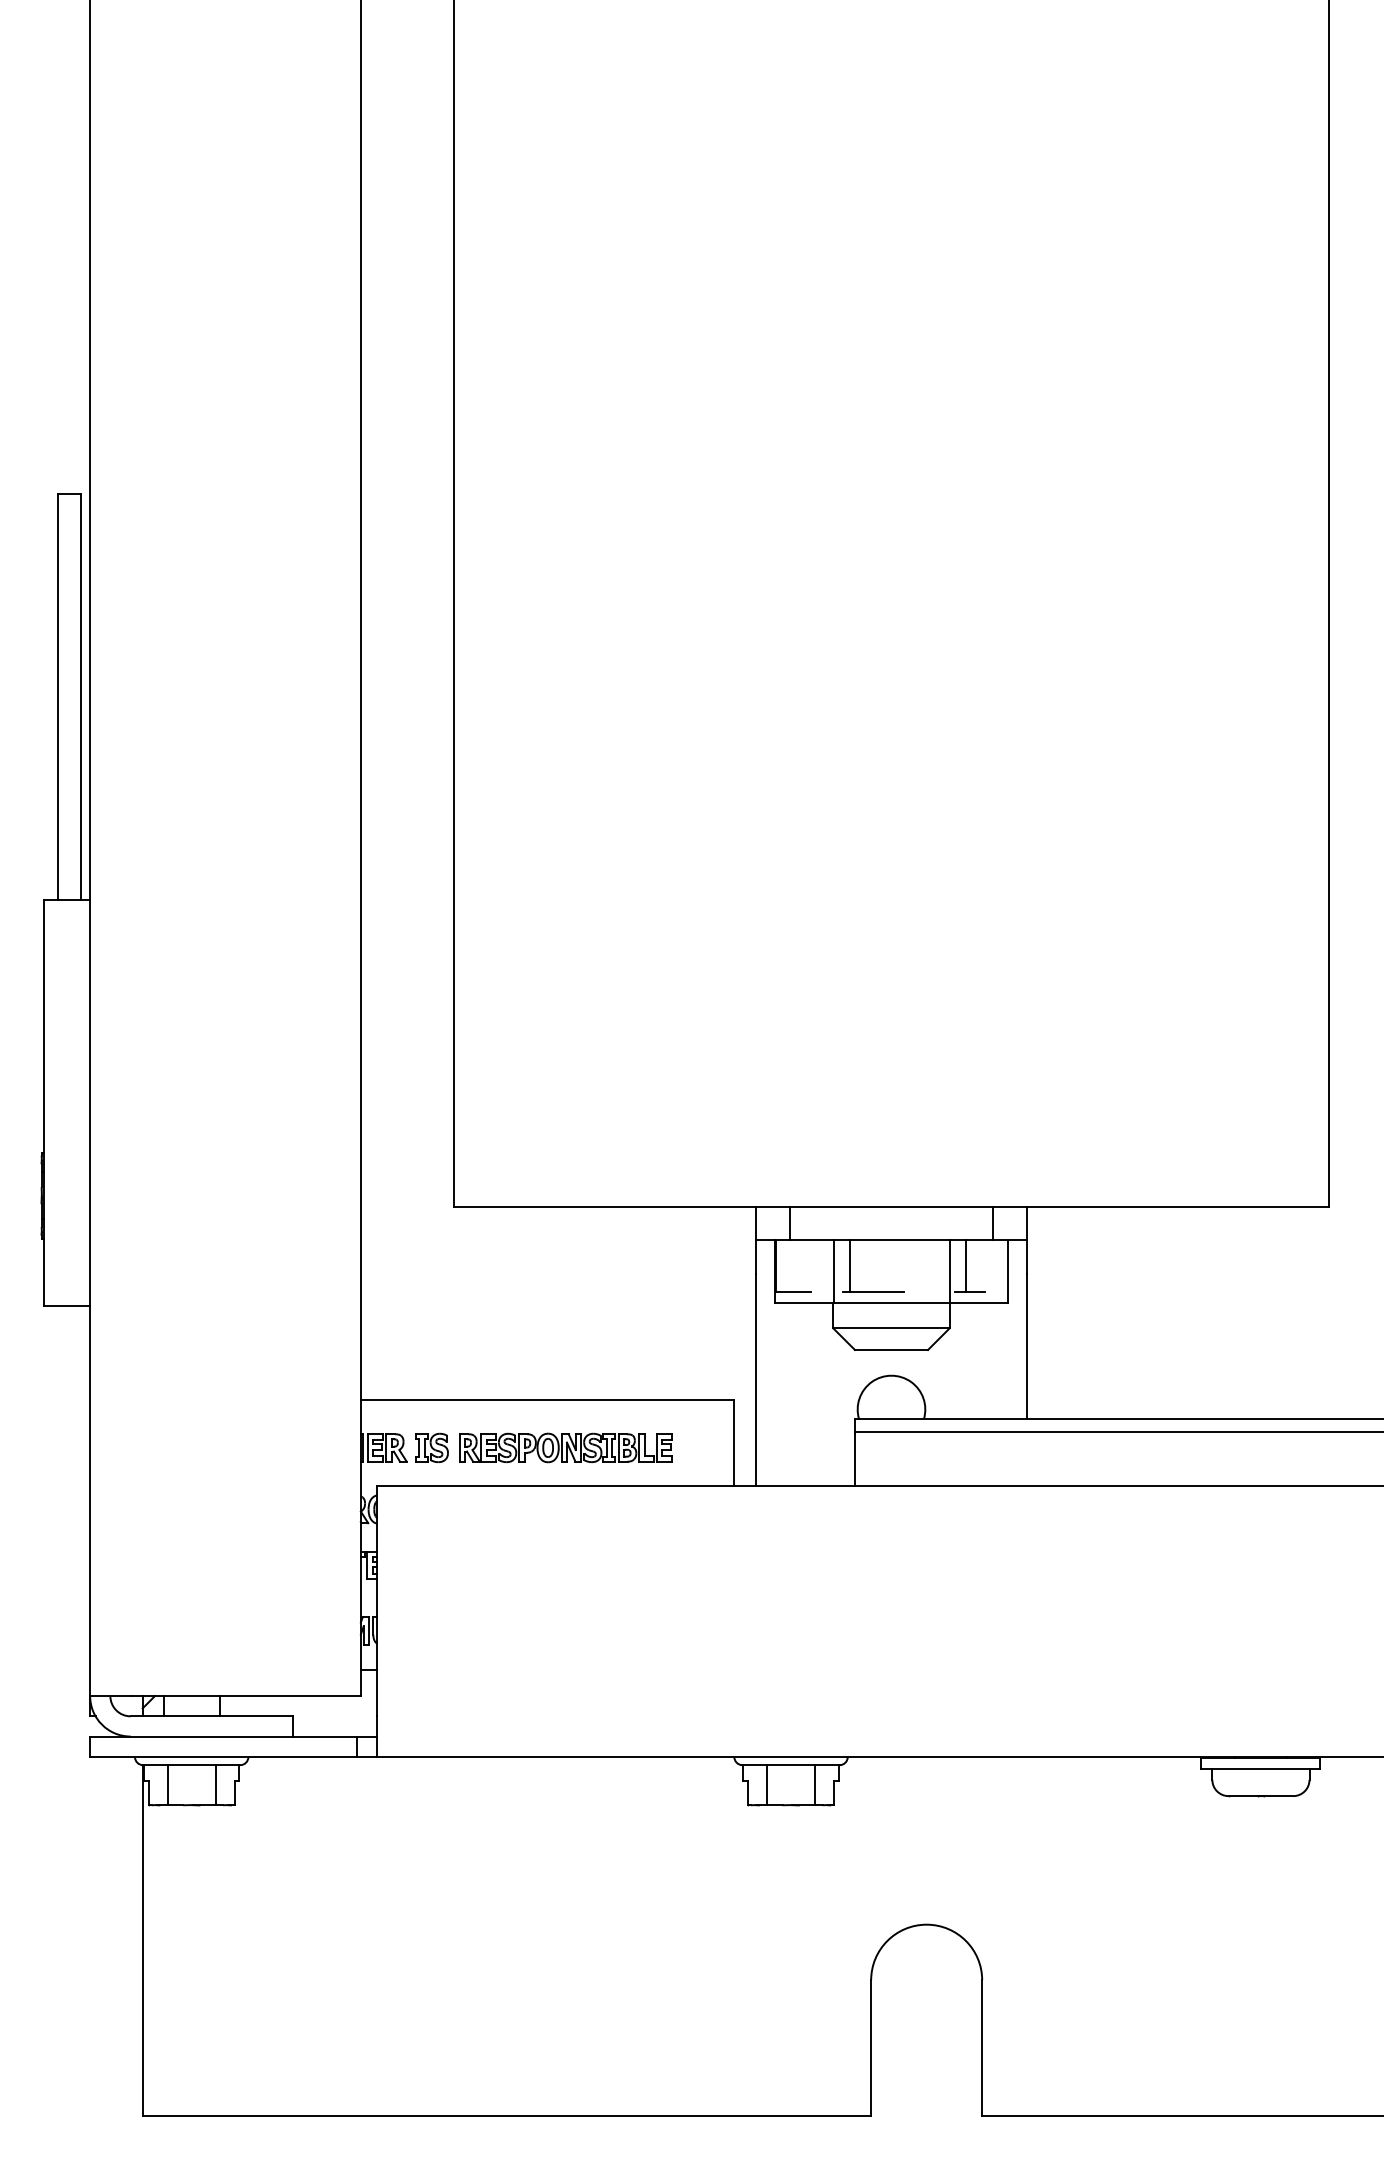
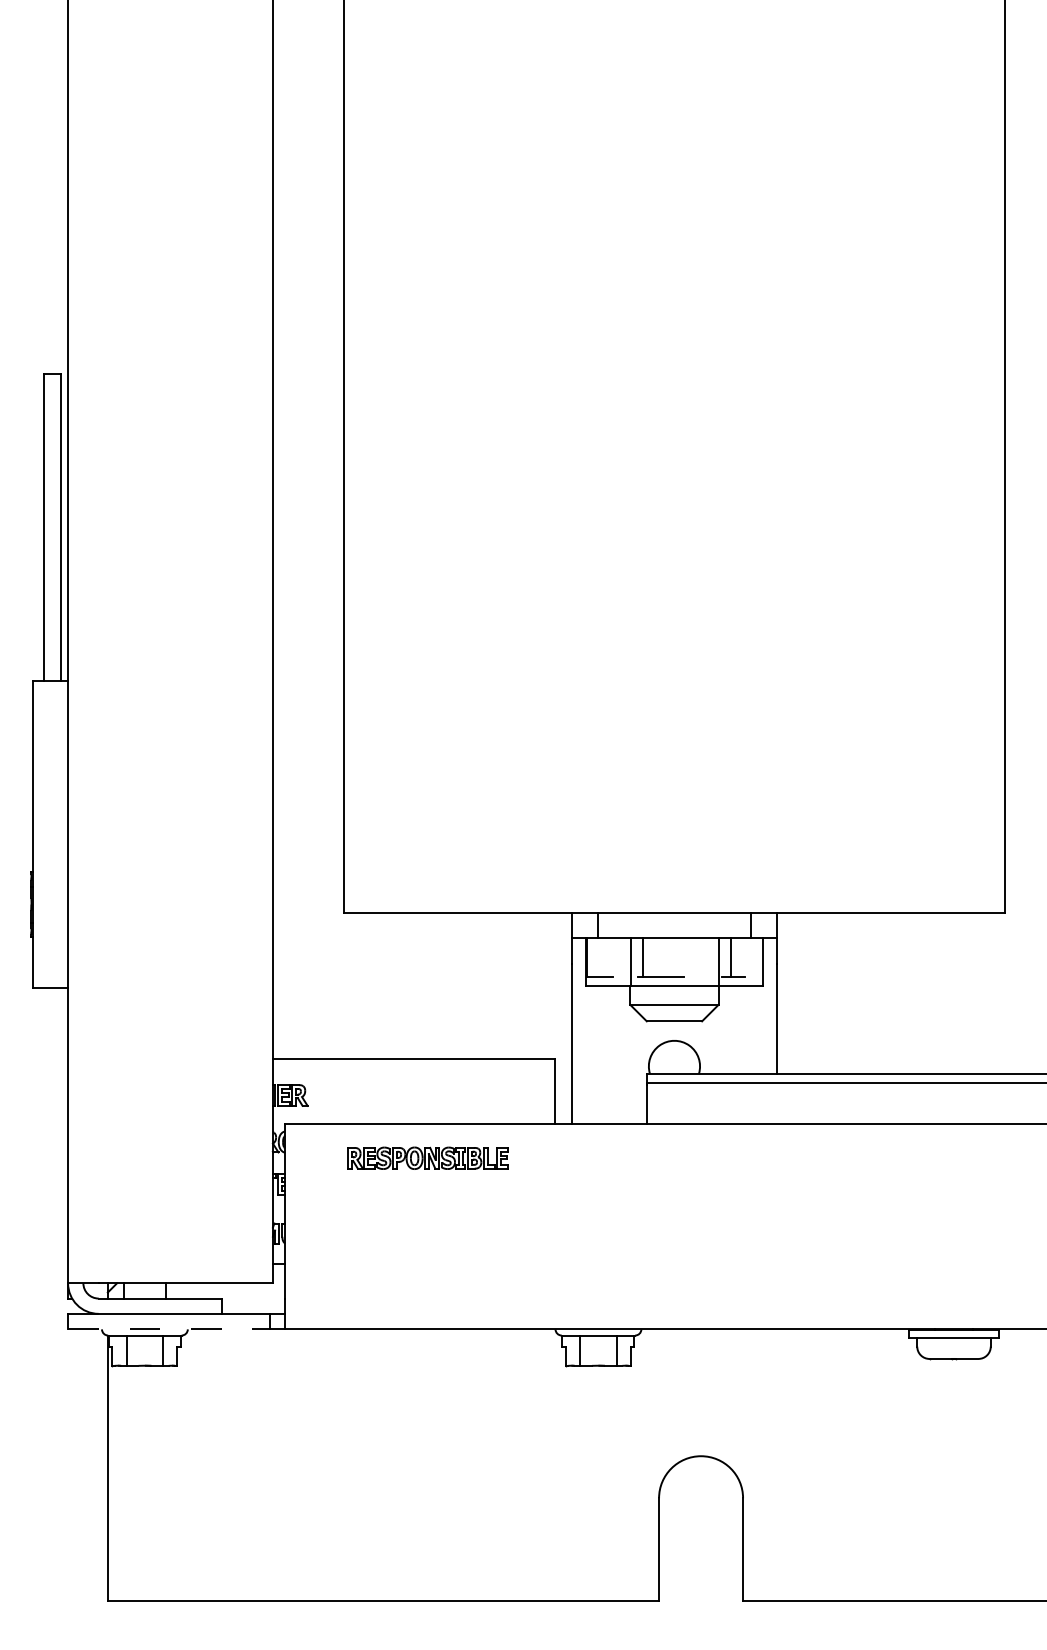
part: (431, 1447) -> (326, 1095), removed
part: (565, 1447) -> (427, 1157), moved
line: (224, 1756) -> (169, 1328), solid -> dashed

